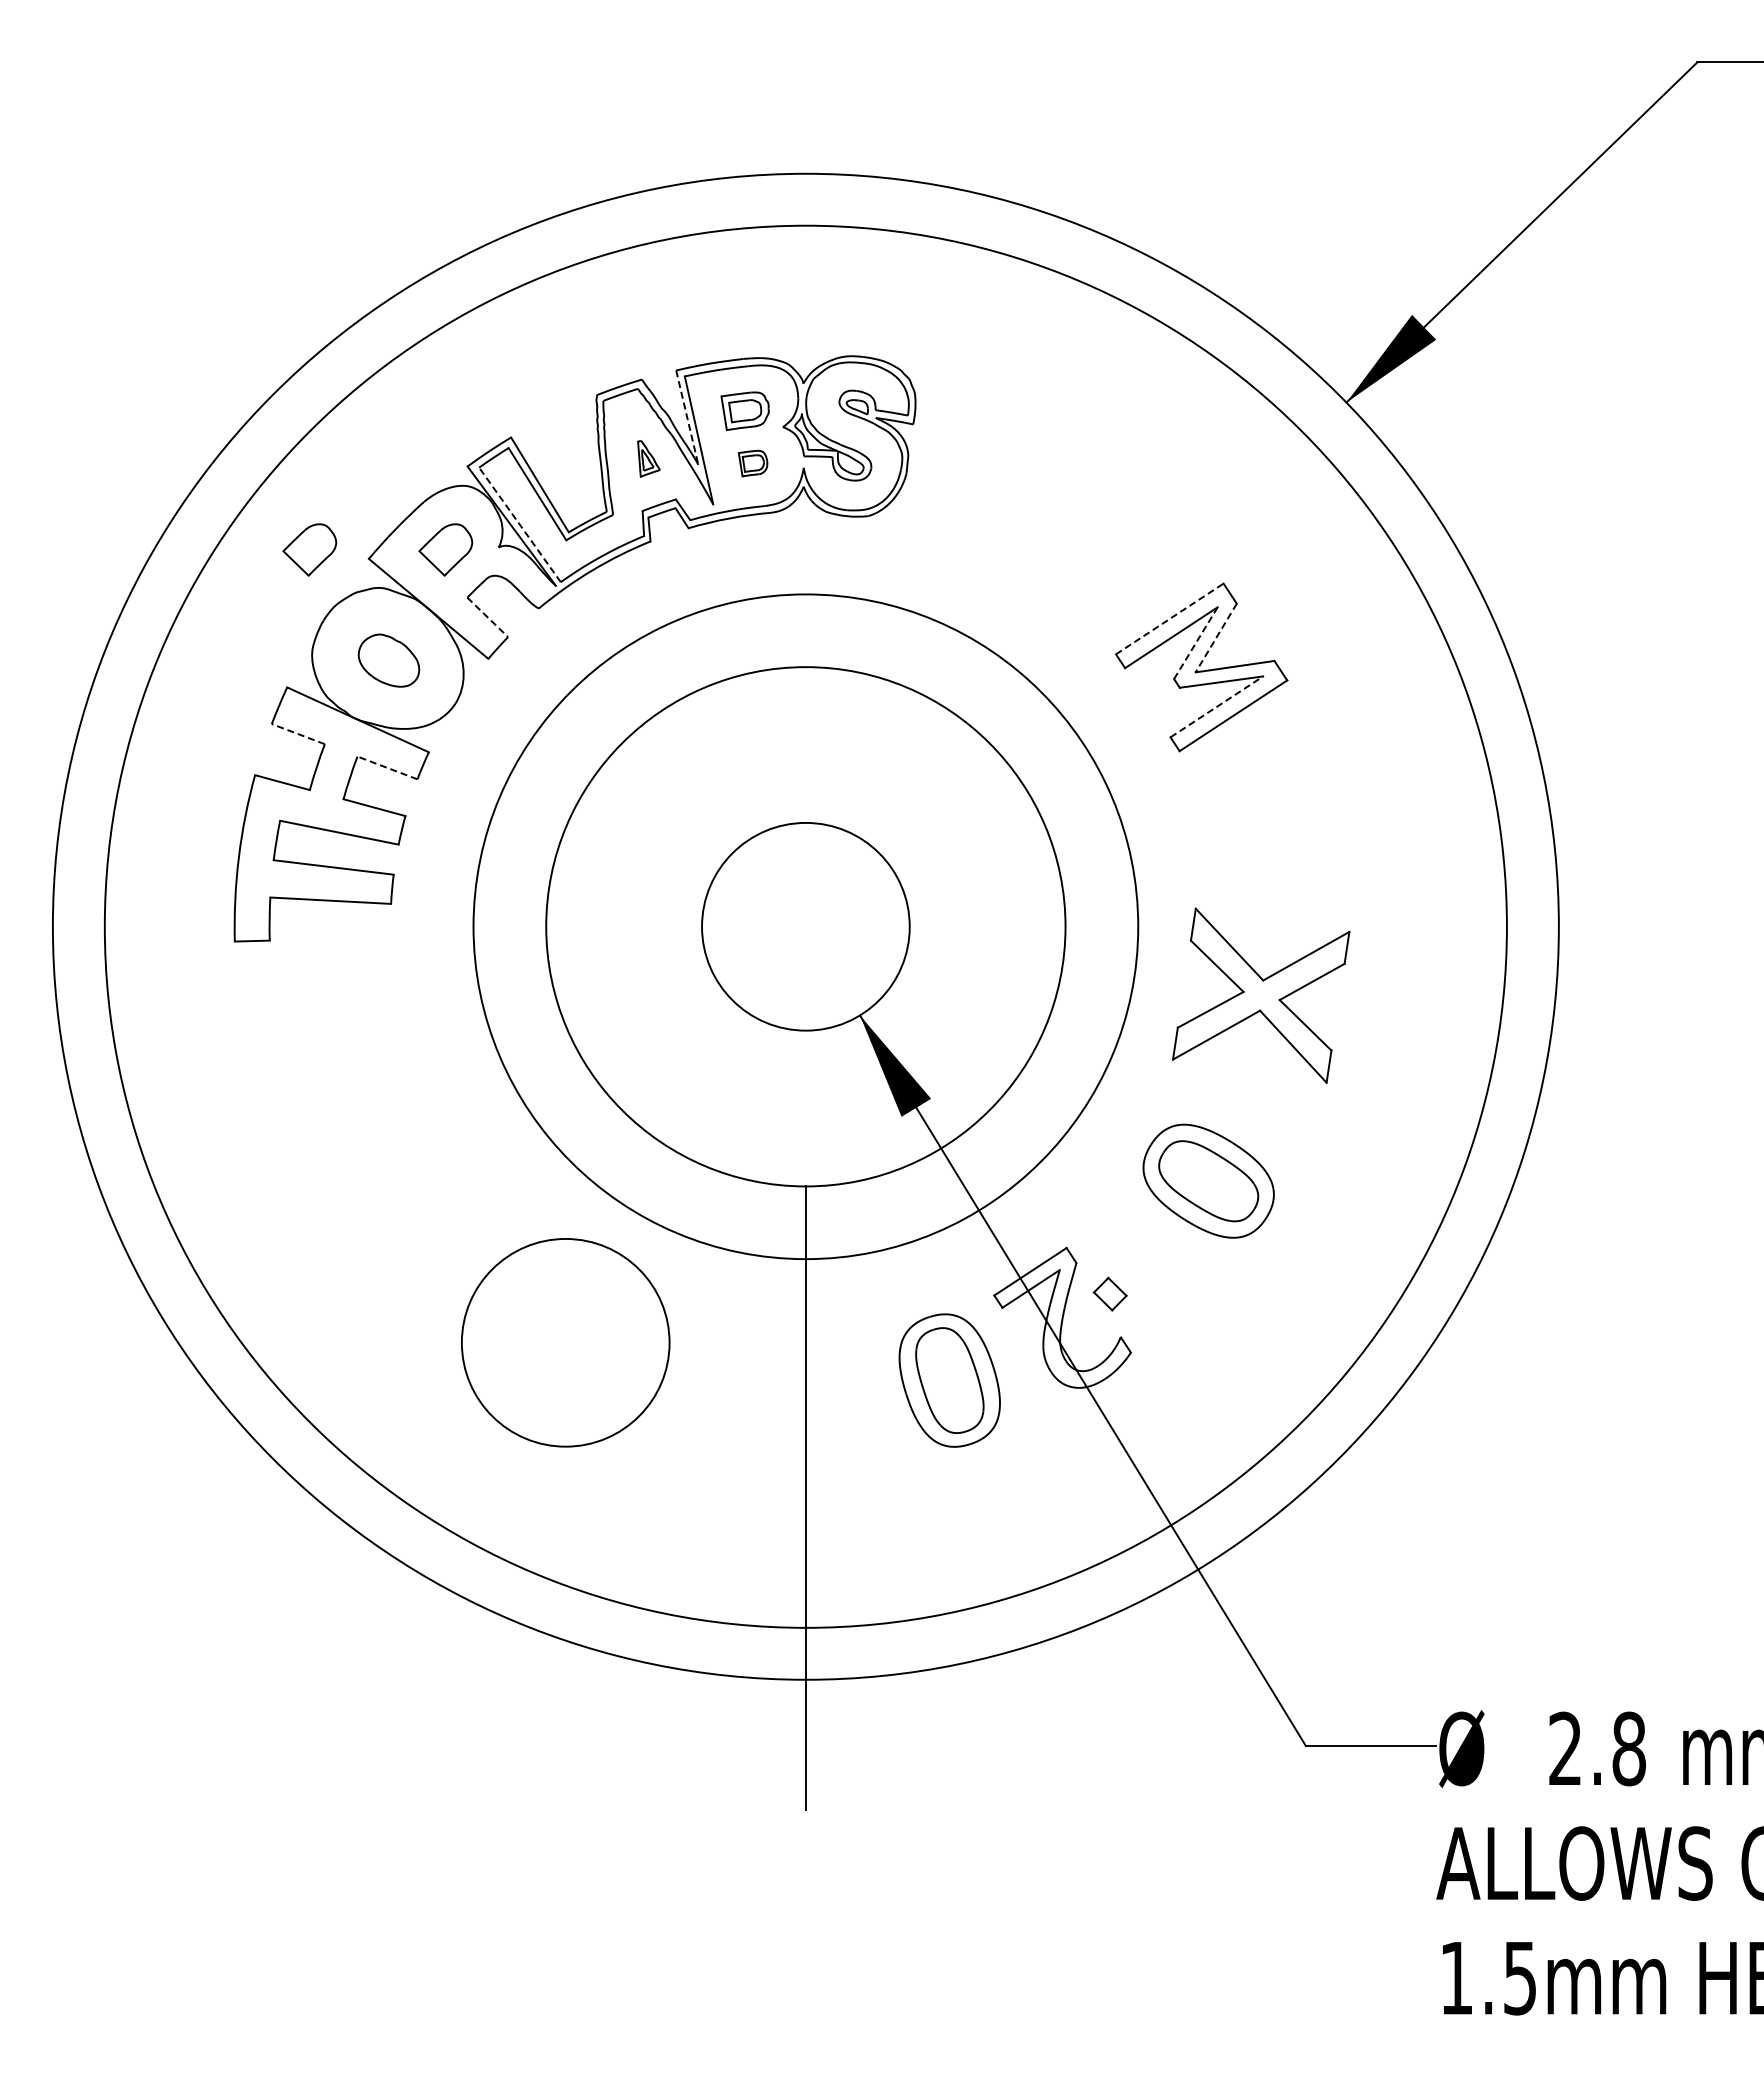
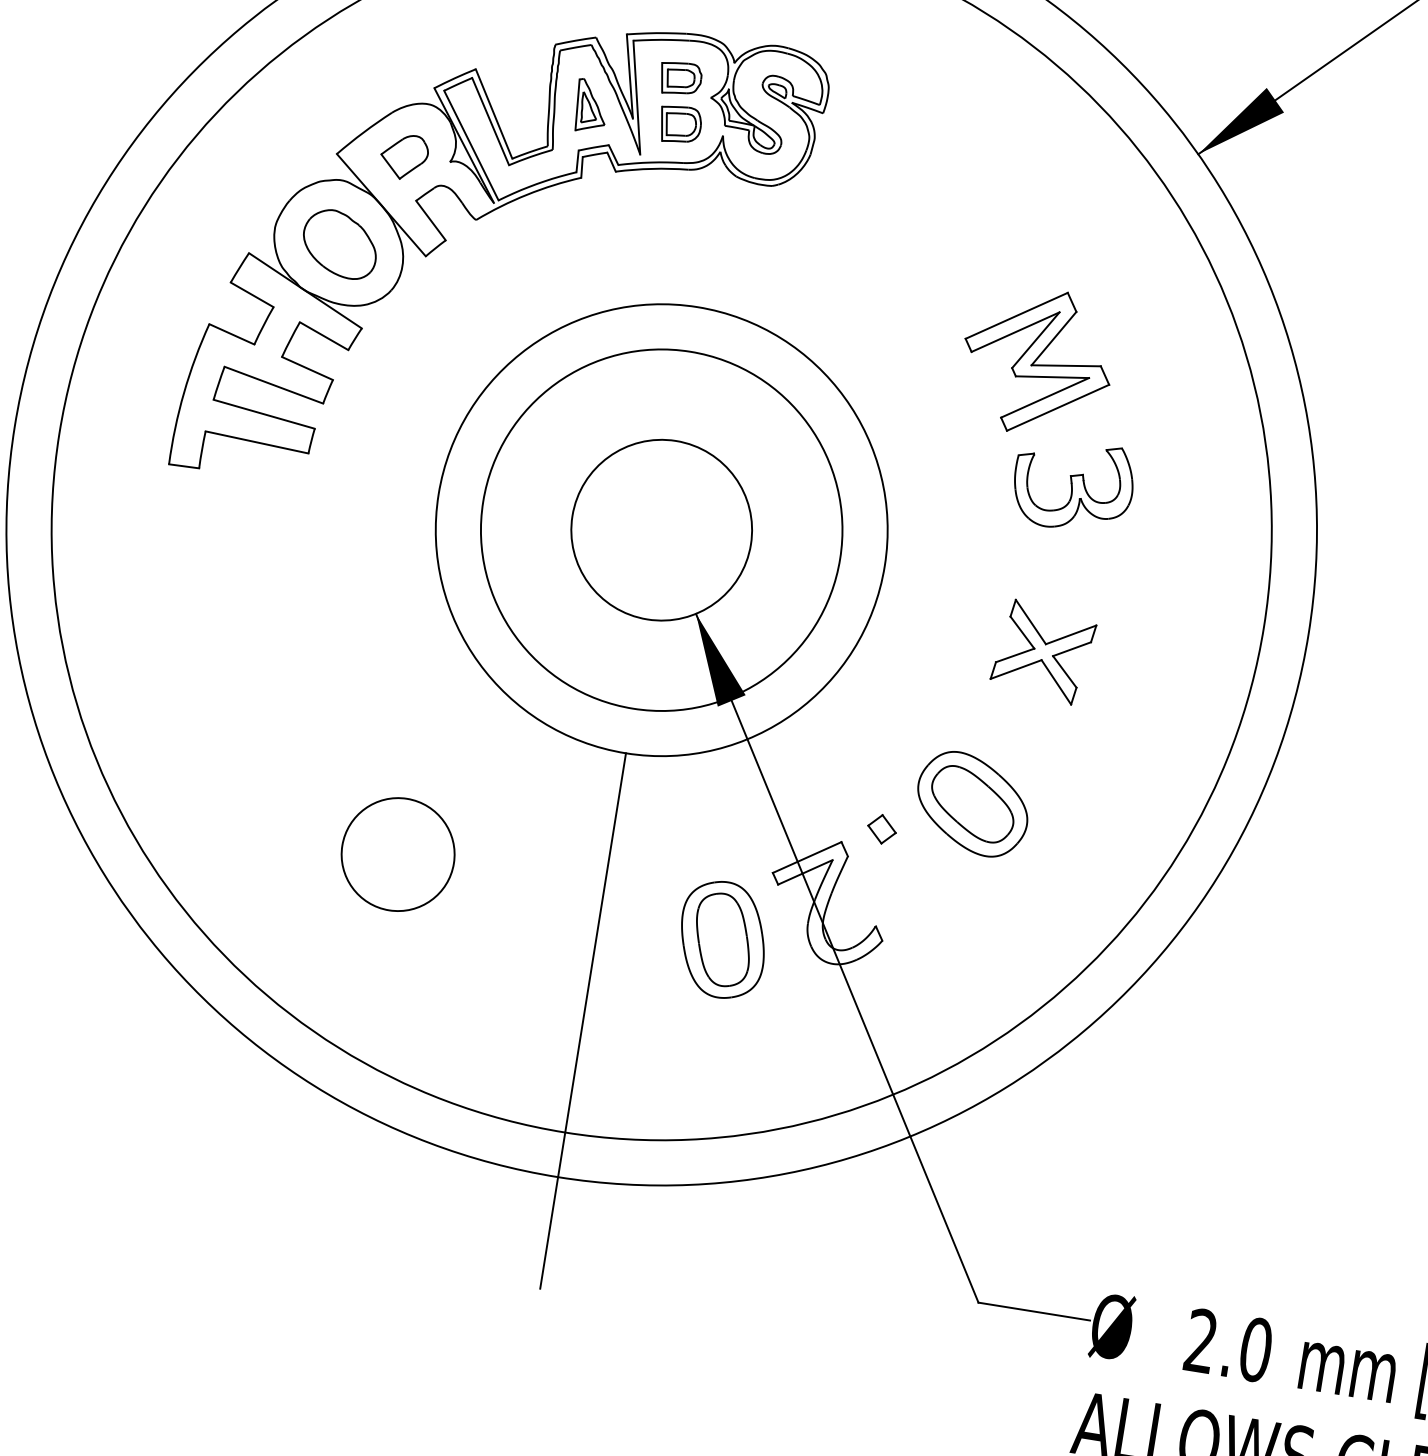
line: (687, 417) -> (630, 76), dashed -> solid
part: (648, 458) -> (590, 106), size x1.67
part: (752, 463) -> (679, 124), size x1.67
line: (519, 524) -> (471, 145), dashed -> solid
part: (309, 549) -> (287, 137), removed
line: (488, 617) -> (431, 220), dashed -> solid
line: (1170, 618) -> (1017, 315), dashed -> solid
line: (1215, 638) -> (1053, 338), dashed -> solid
line: (1196, 642) -> (1036, 339), dashed -> solid
part: (388, 660) -> (339, 244), size x1.43
line: (1217, 706) -> (1045, 397), dashed -> solid
line: (297, 733) -> (251, 294), dashed -> solid
line: (387, 767) -> (324, 335), dashed -> solid
part: (1264, 801) -> (1072, 485), added
circle: (805, 926) -> (661, 529), size x0.62
part: (1261, 995) -> (1043, 651), size x0.62
part: (1109, 1293) -> (881, 828), moved
circle: (565, 1342) -> (397, 854), size x0.62
text: (1629, 1749) -> (1256, 1350), 2.8 -> 2.0

